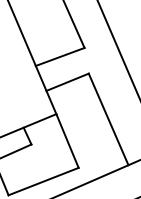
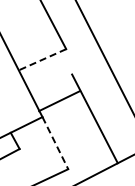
line: (59, 57) -> (41, 60), solid -> dashed
line: (67, 81) -> (59, 100), moved
line: (67, 141) -> (55, 143), solid -> dashed

